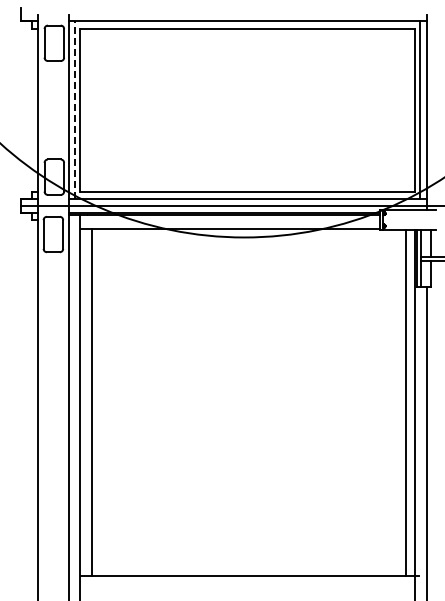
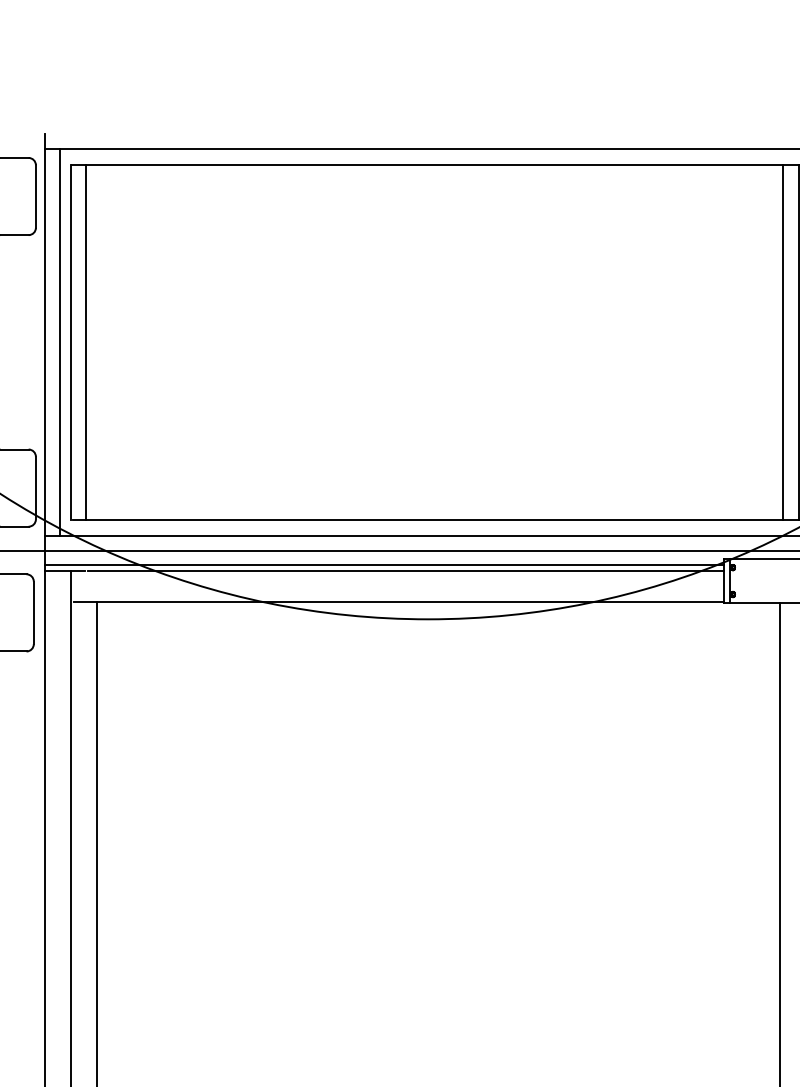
line: (87, 109) -> (86, 340), added
line: (407, 109) -> (783, 340), added
line: (75, 110) -> (60, 342), dashed -> solid

